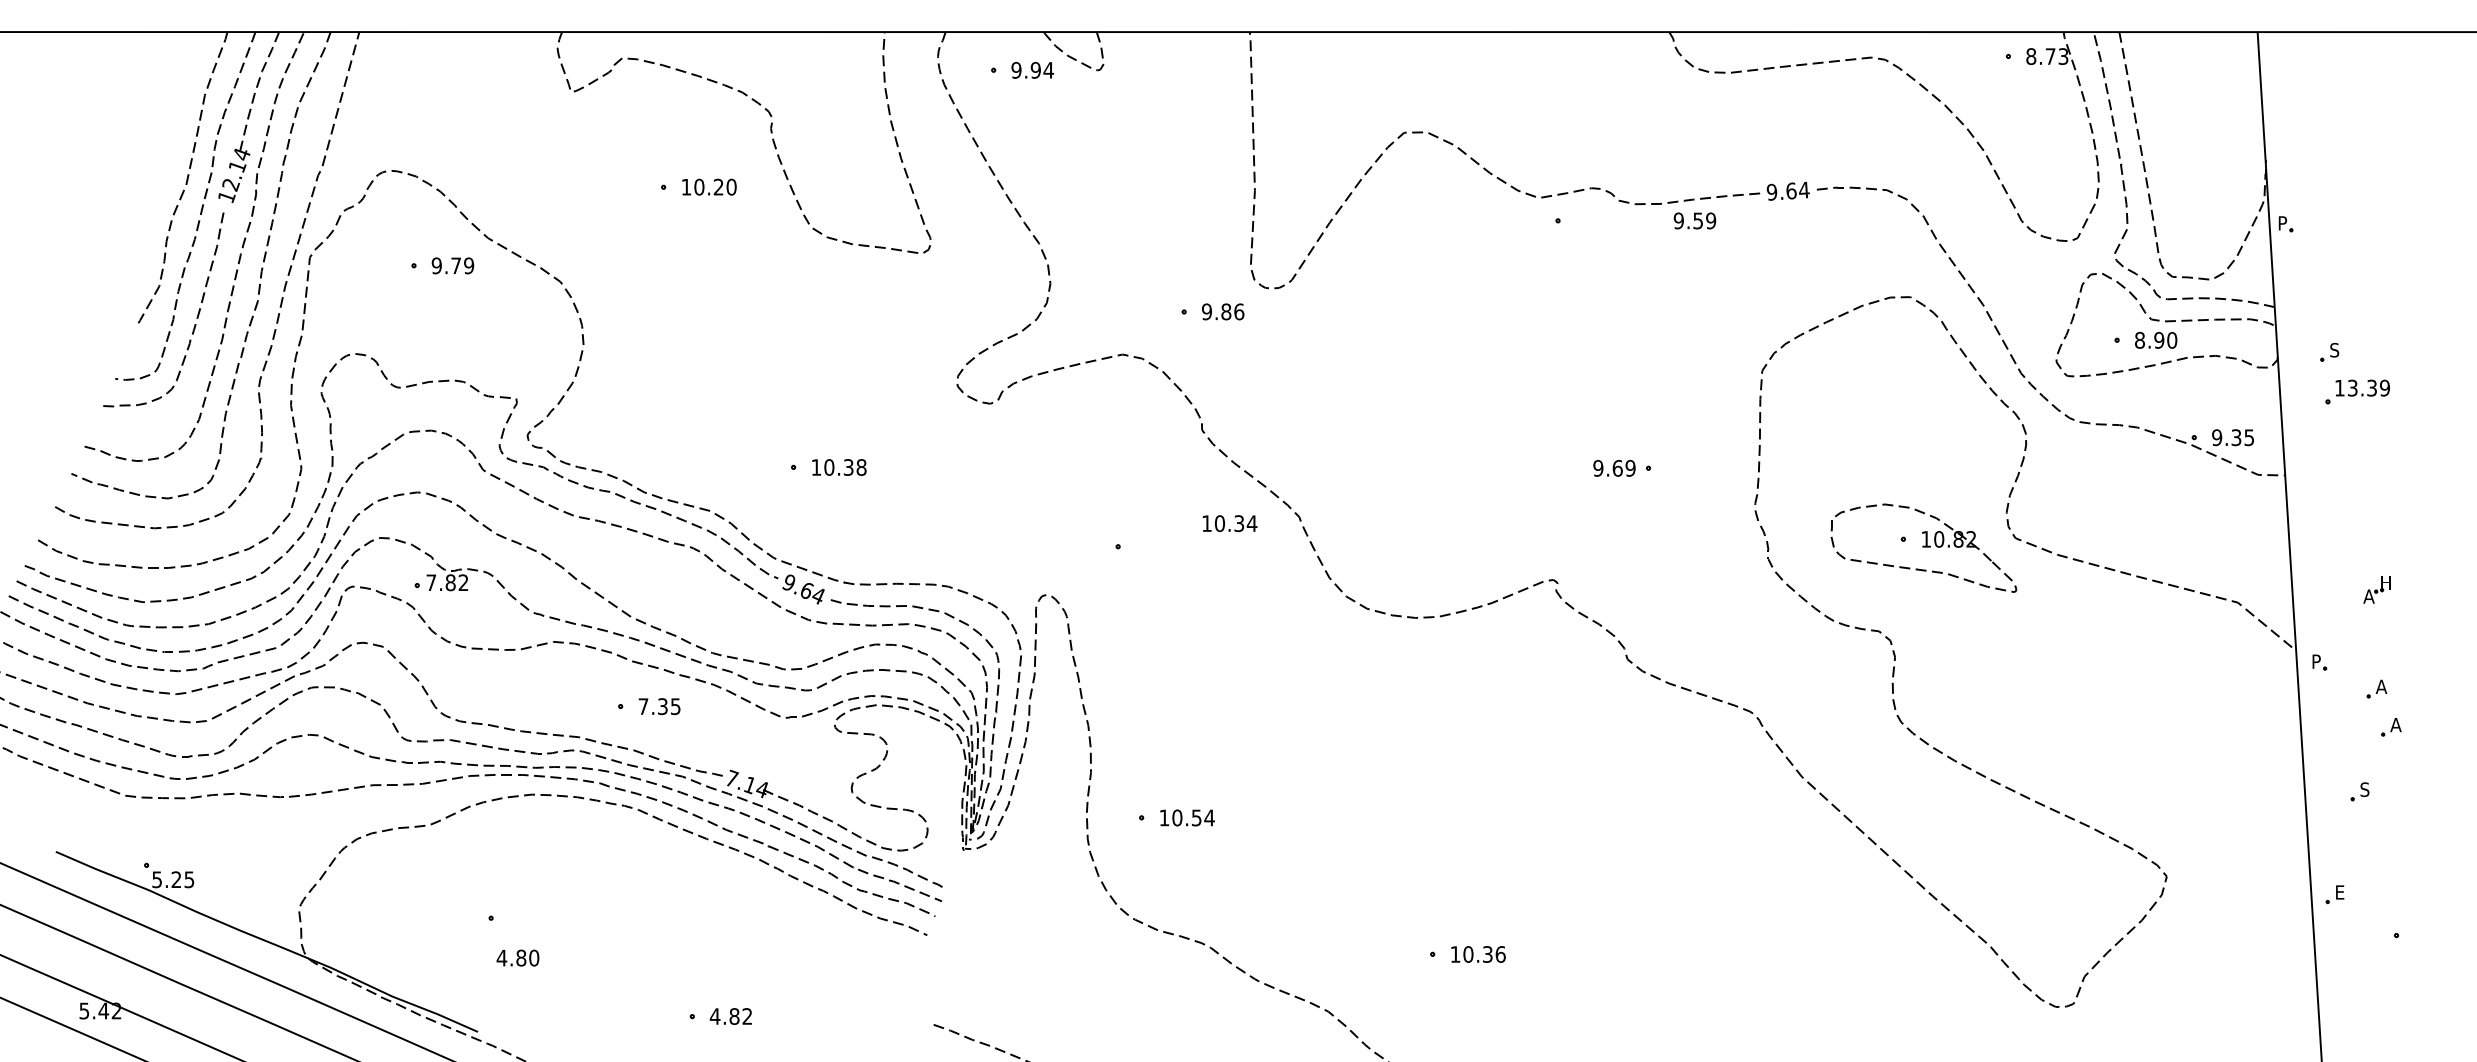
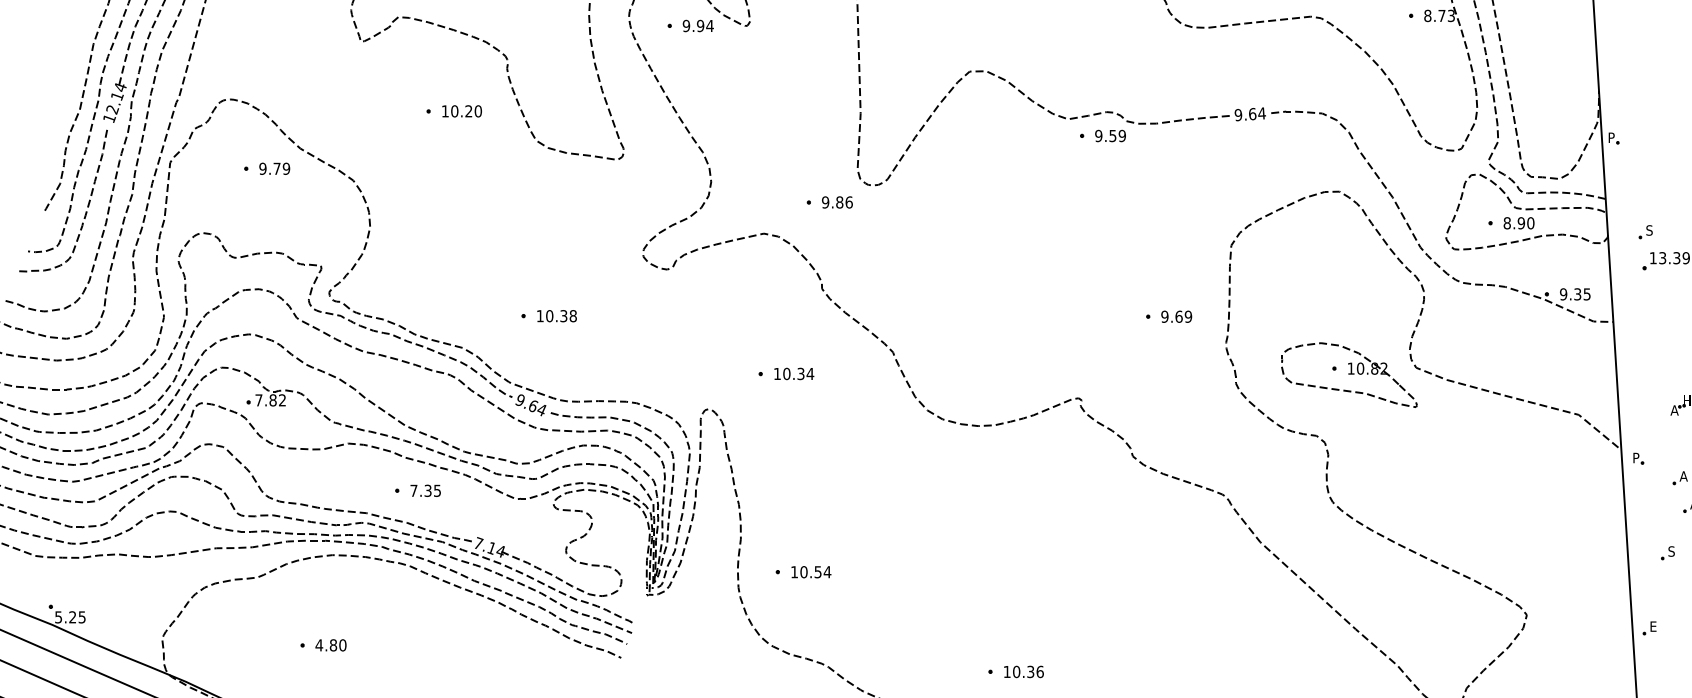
text: (1694, 220) -> (1110, 135), moved
text: (1614, 468) -> (1176, 316), moved
text: (1229, 523) -> (793, 373), moved
text: (517, 957) -> (330, 644), moved

